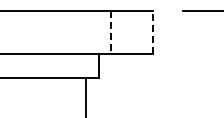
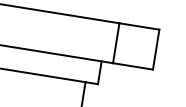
line: (153, 32) -> (156, 49), dashed -> solid
line: (110, 33) -> (115, 44), dashed -> solid

